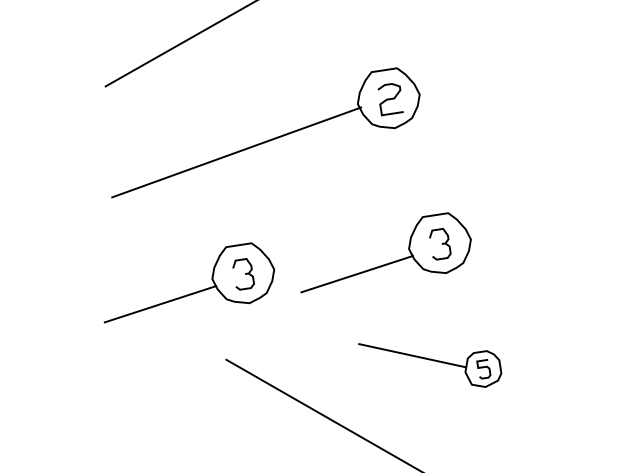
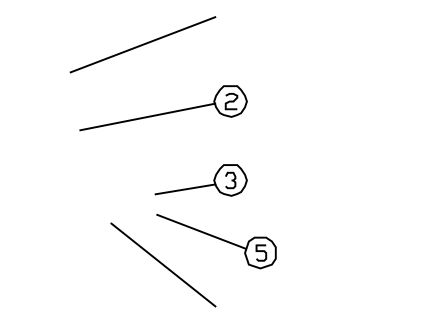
part: (263, 131) -> (163, 108), moved
part: (186, 283) -> (96, 180), removed
part: (431, 363) -> (216, 241), size x1.67

